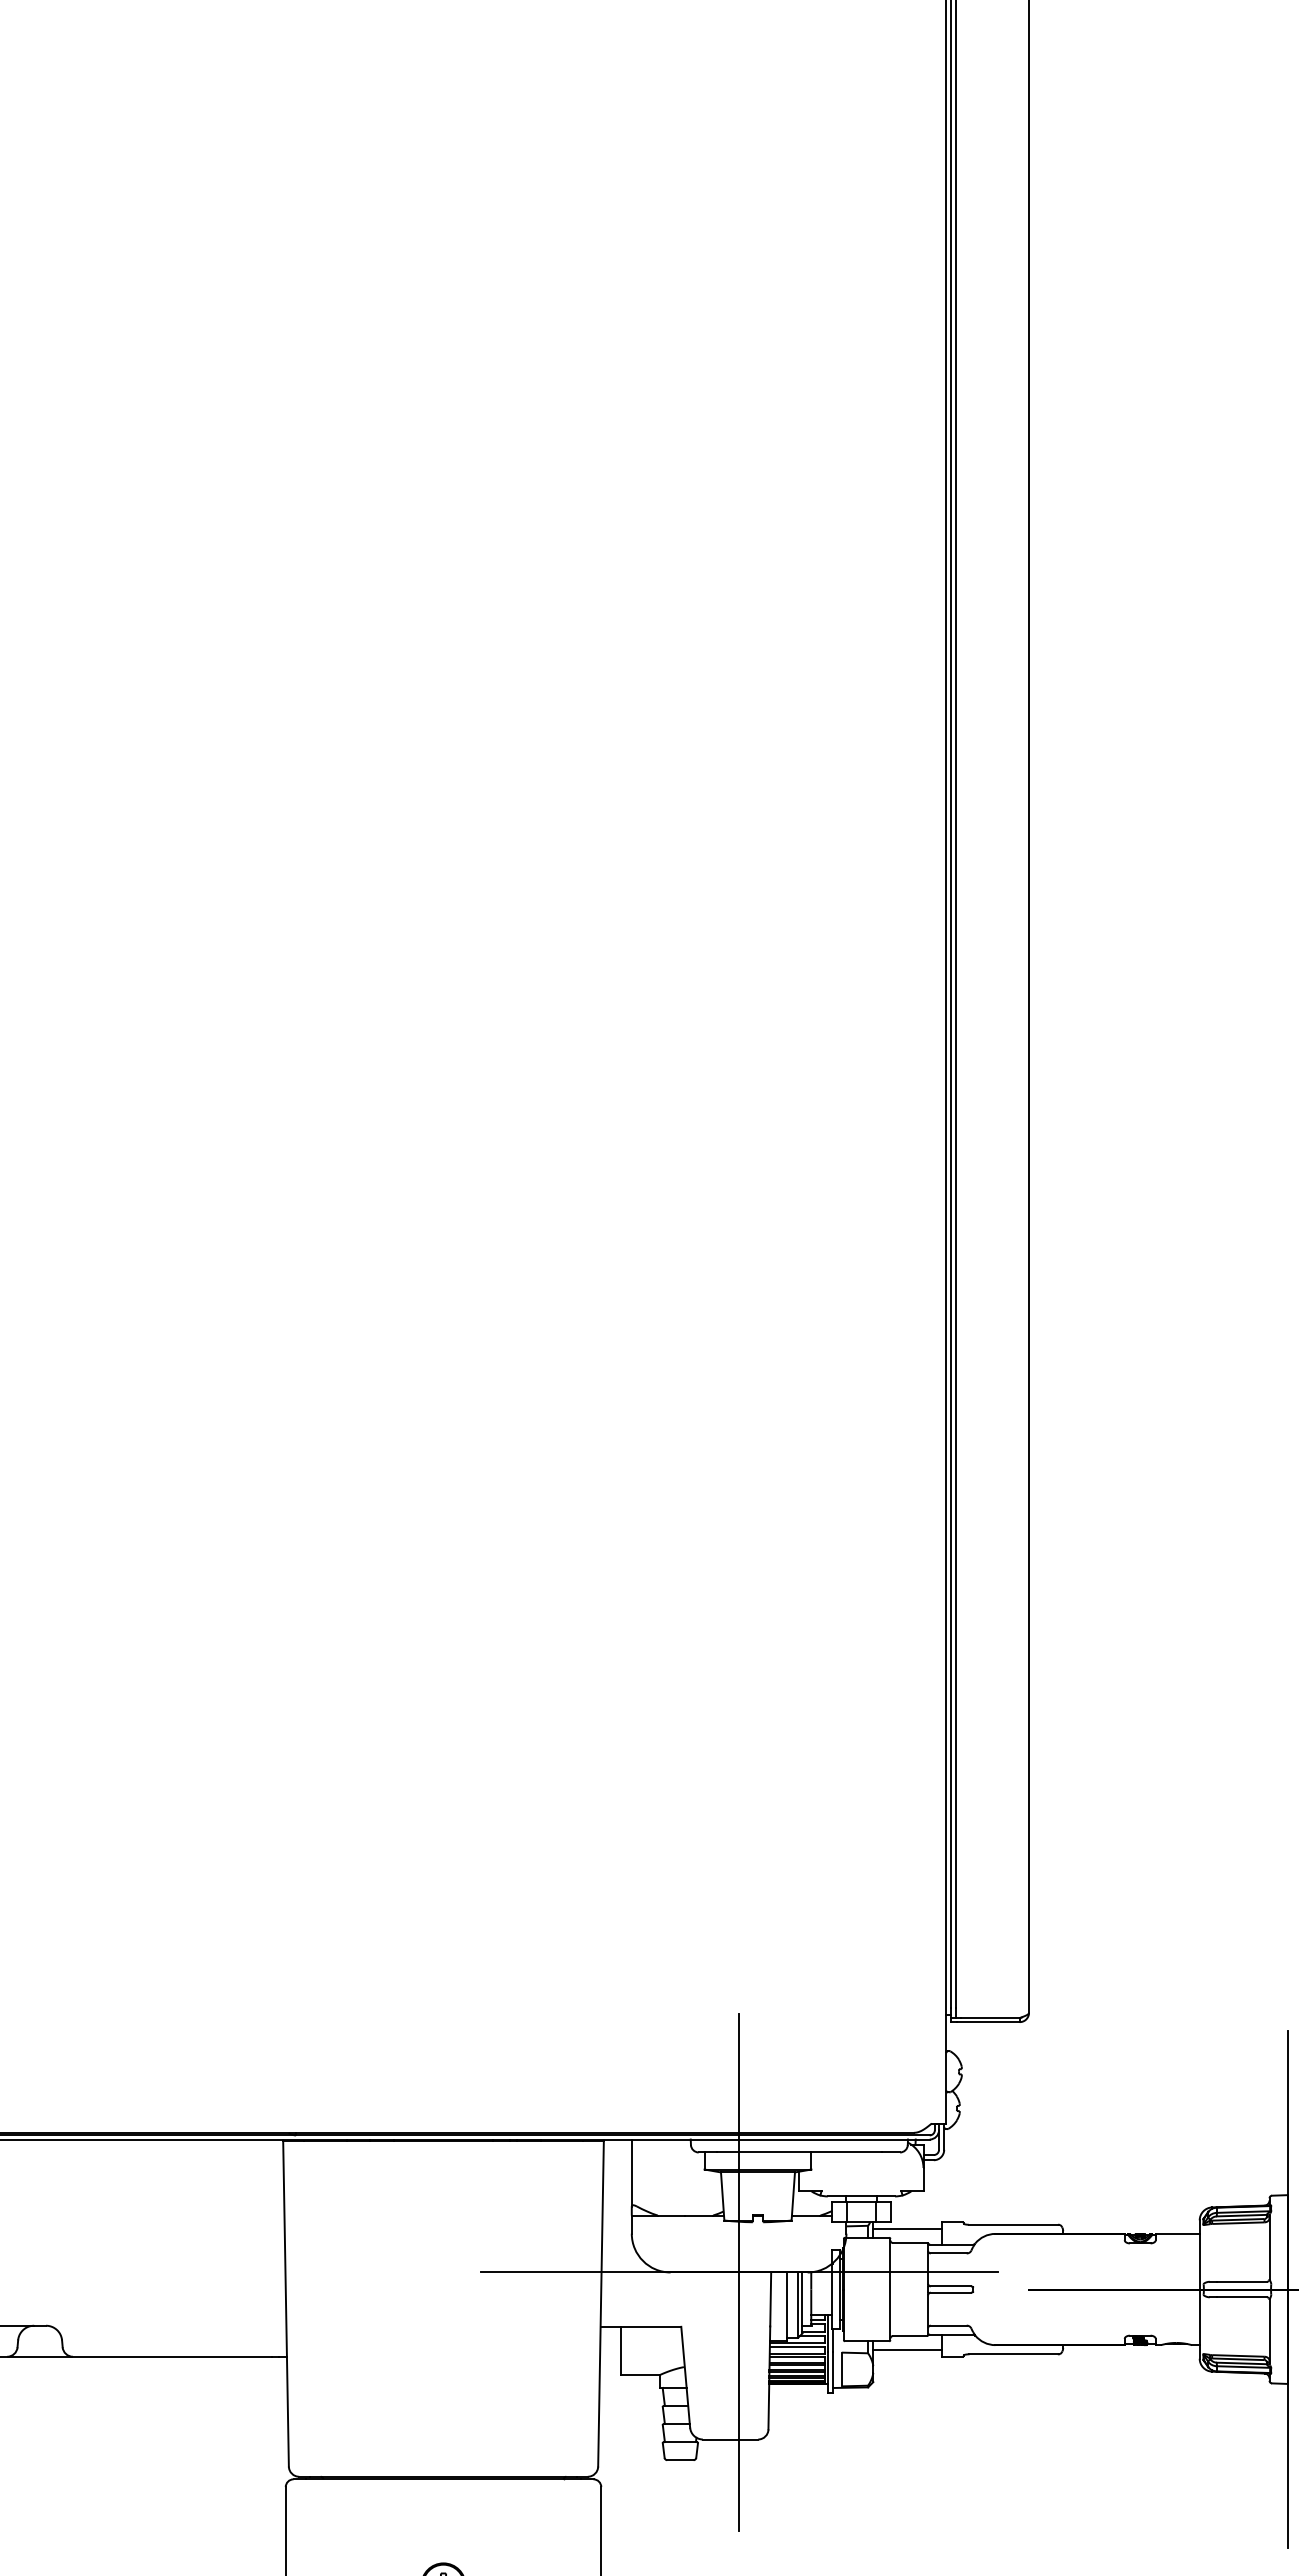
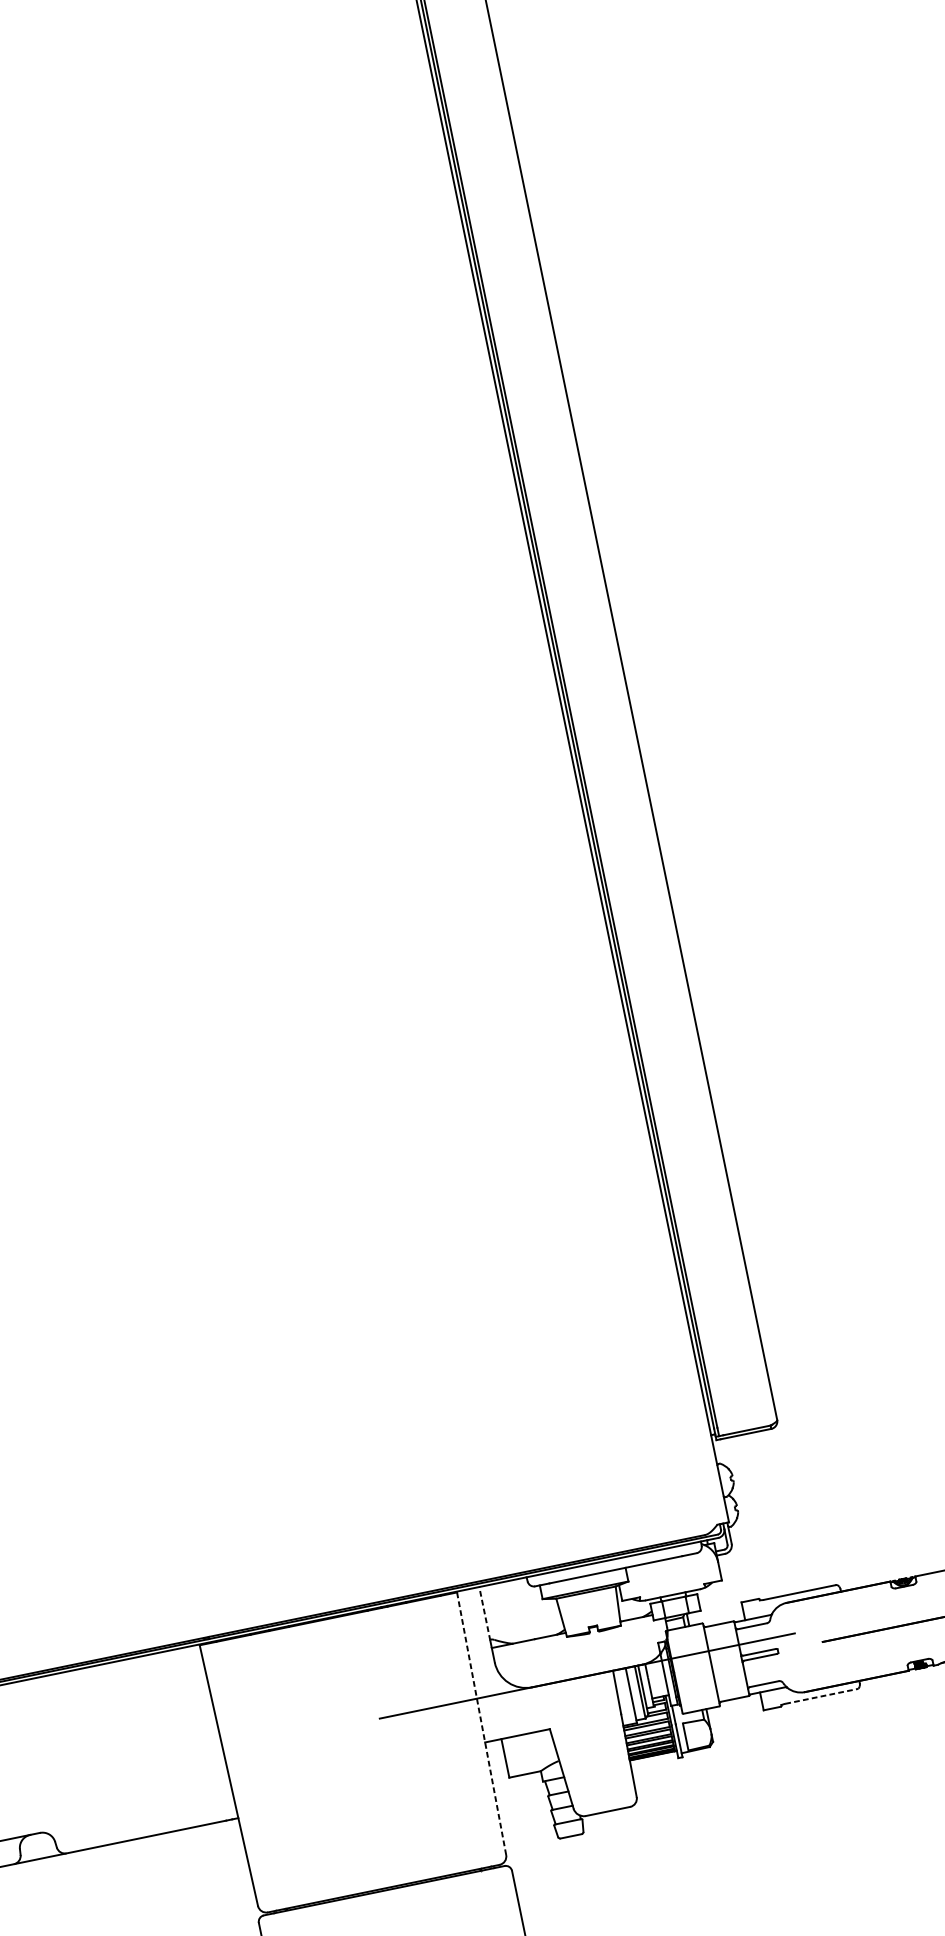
line: (631, 2172) -> (484, 1613), solid -> dashed
line: (907, 2228) -> (715, 1613), removed
line: (739, 2272) -> (587, 1675), removed
line: (601, 2303) -> (482, 1723), solid -> dashed
line: (907, 2350) -> (735, 1710), removed
line: (1013, 2354) -> (821, 1696), solid -> dashed

